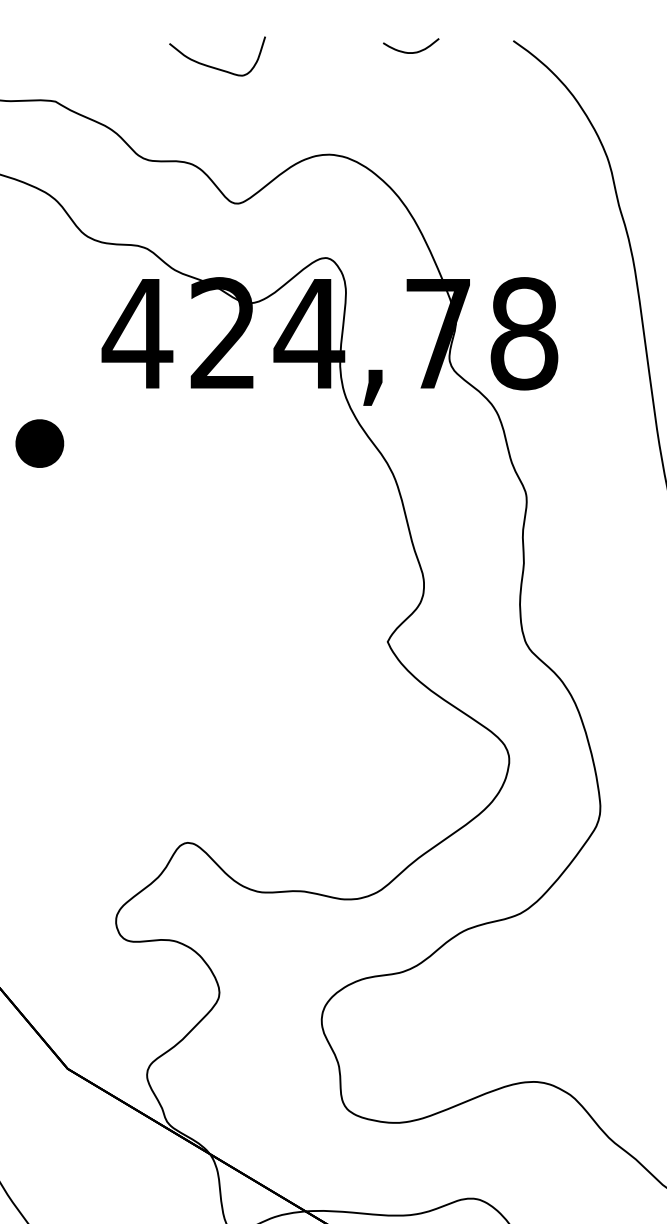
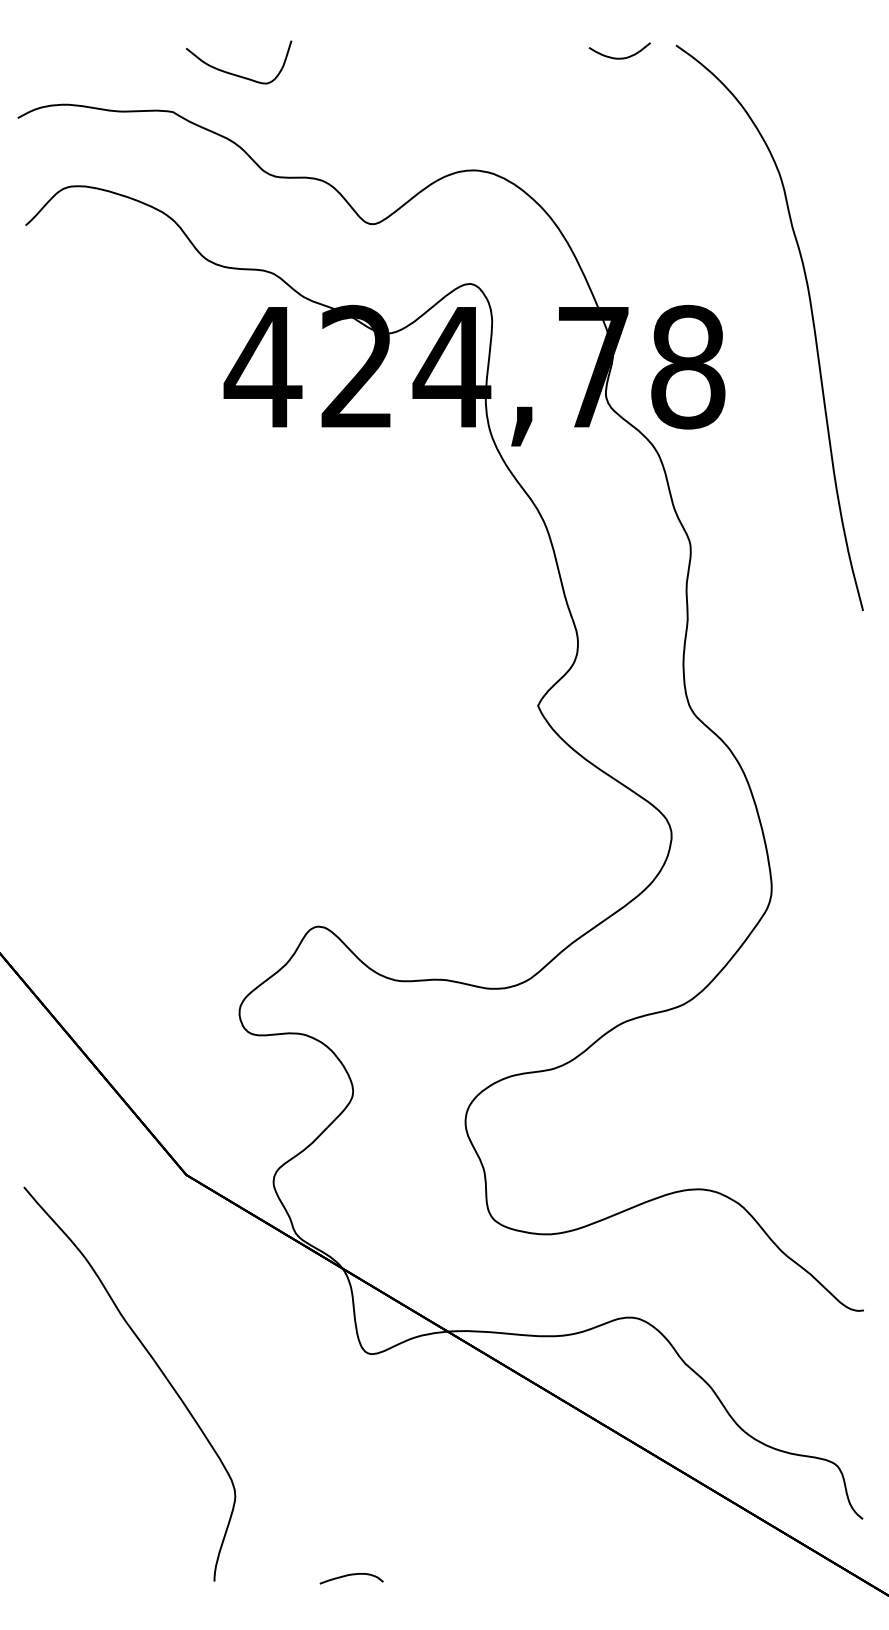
curve: (410, 51) -> (619, 57), moved
curve: (216, 67) -> (237, 74), moved
part: (39, 443) -> (155, 487), removed

